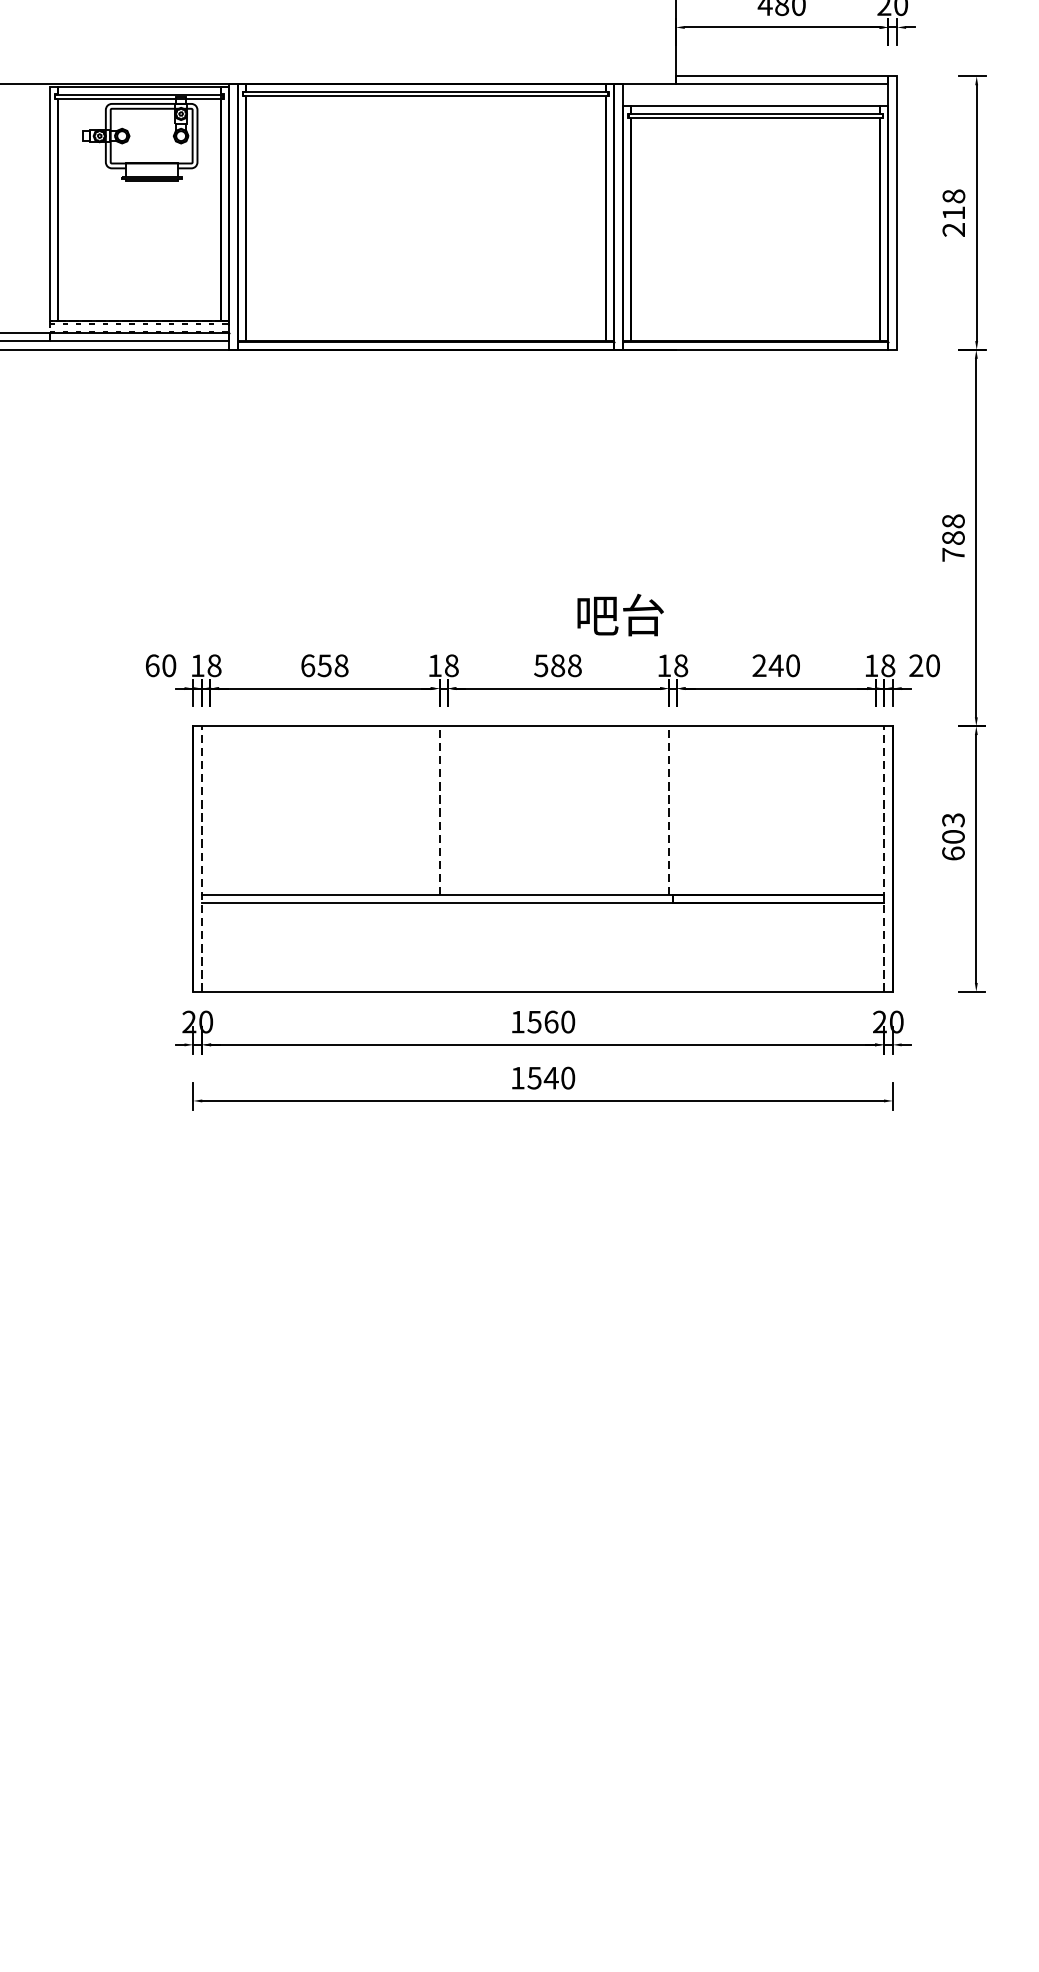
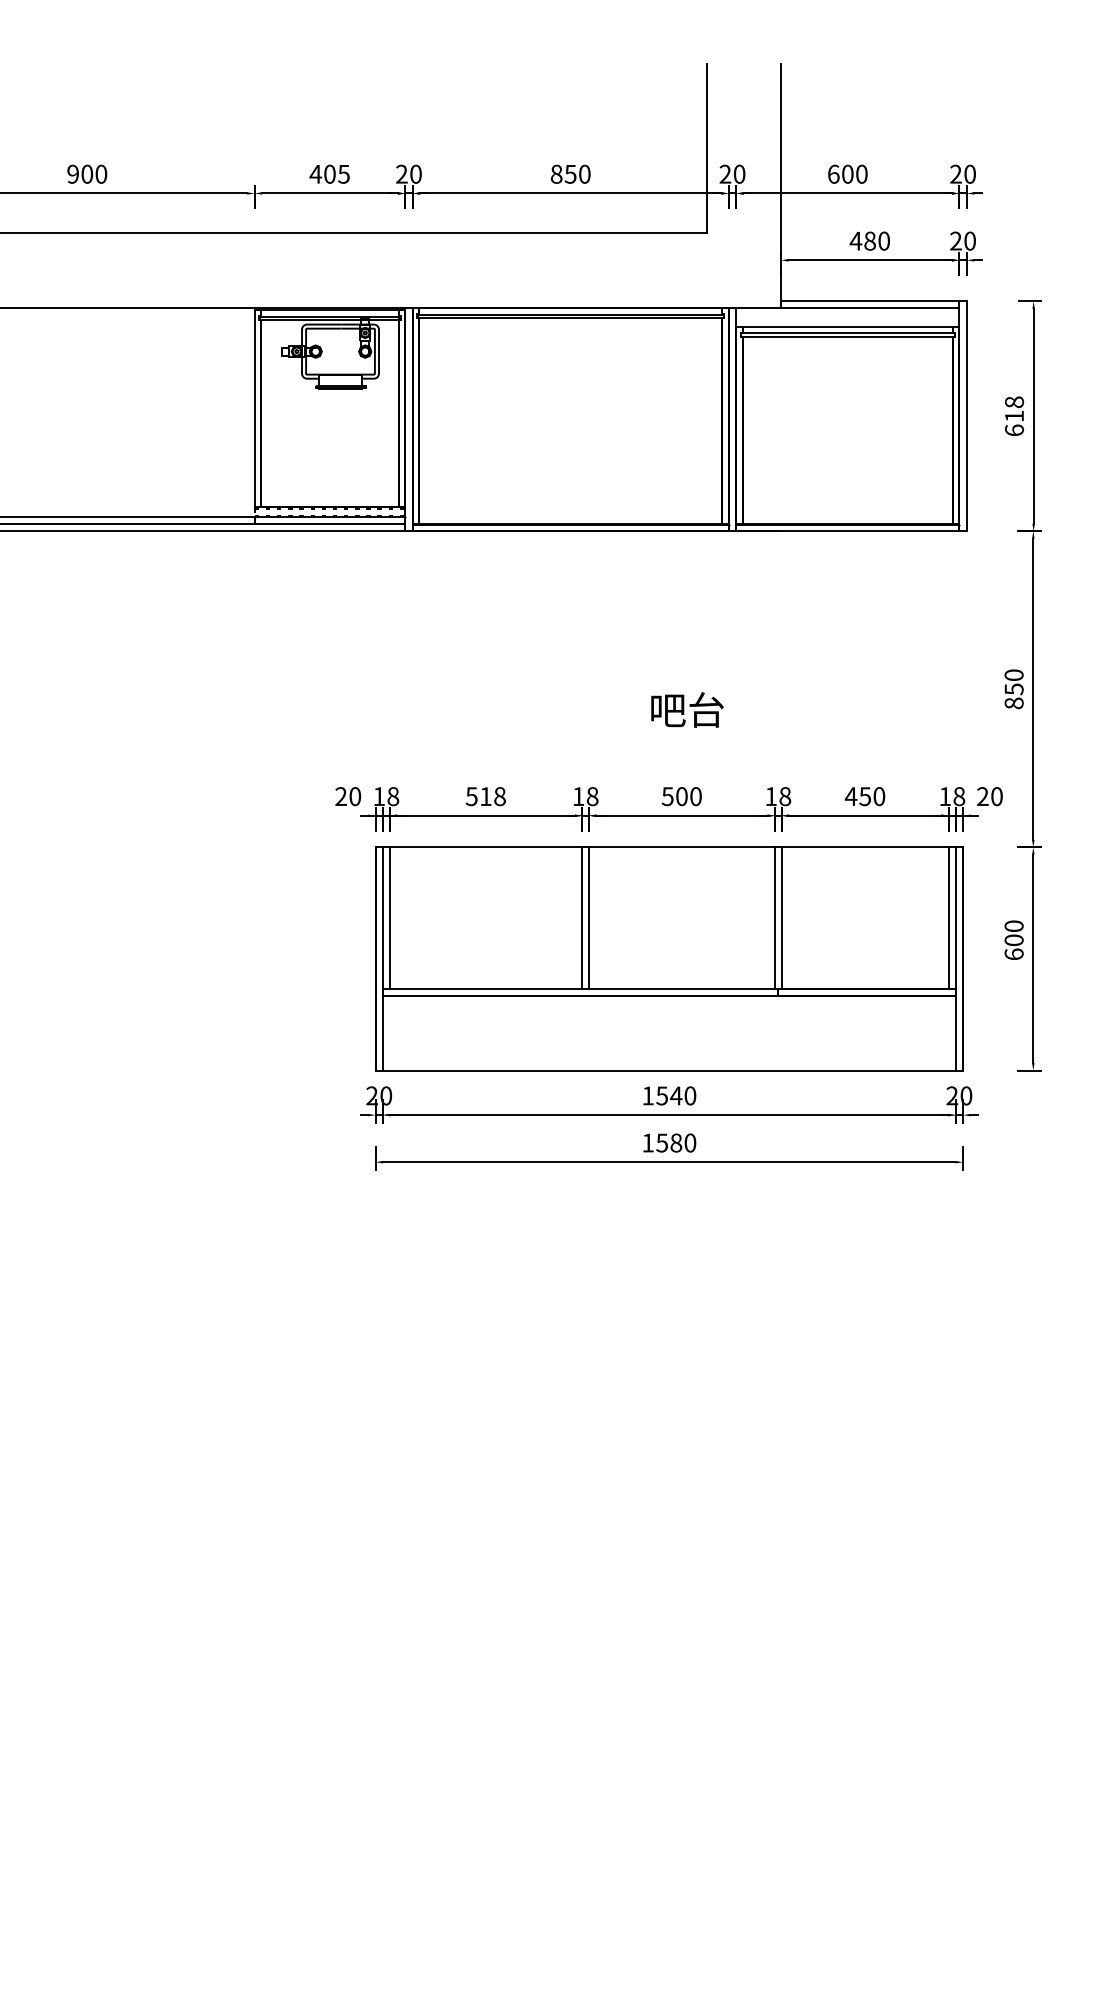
text: (953, 230) -> (1014, 430), 218 -> 618
text: (952, 538) -> (1013, 689), 788 -> 850
text: (620, 614) -> (687, 709), moved
text: (152, 665) -> (341, 796), 60 -> 20
text: (315, 665) -> (478, 796), 658 -> 518
text: (565, 665) -> (688, 796), 588 -> 500
text: (767, 665) -> (857, 796), 240 -> 450
line: (439, 809) -> (582, 917), dashed -> solid
line: (668, 809) -> (774, 917), dashed -> solid
line: (209, 810) -> (389, 918), added
line: (448, 810) -> (589, 918), added
line: (676, 810) -> (781, 918), added
line: (876, 810) -> (949, 918), added
text: (952, 820) -> (1013, 926), 603 -> 600
line: (202, 858) -> (383, 958), dashed -> solid
line: (883, 858) -> (955, 958), dashed -> solid
text: (550, 1021) -> (675, 1095), 1560 -> 1540
text: (550, 1077) -> (675, 1142), 1540 -> 1580

